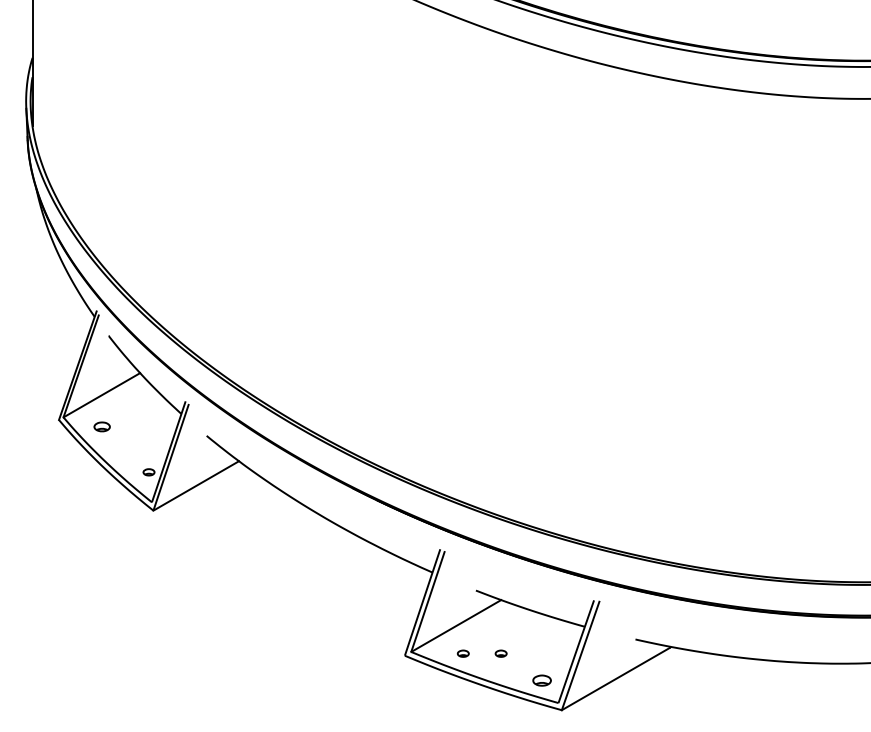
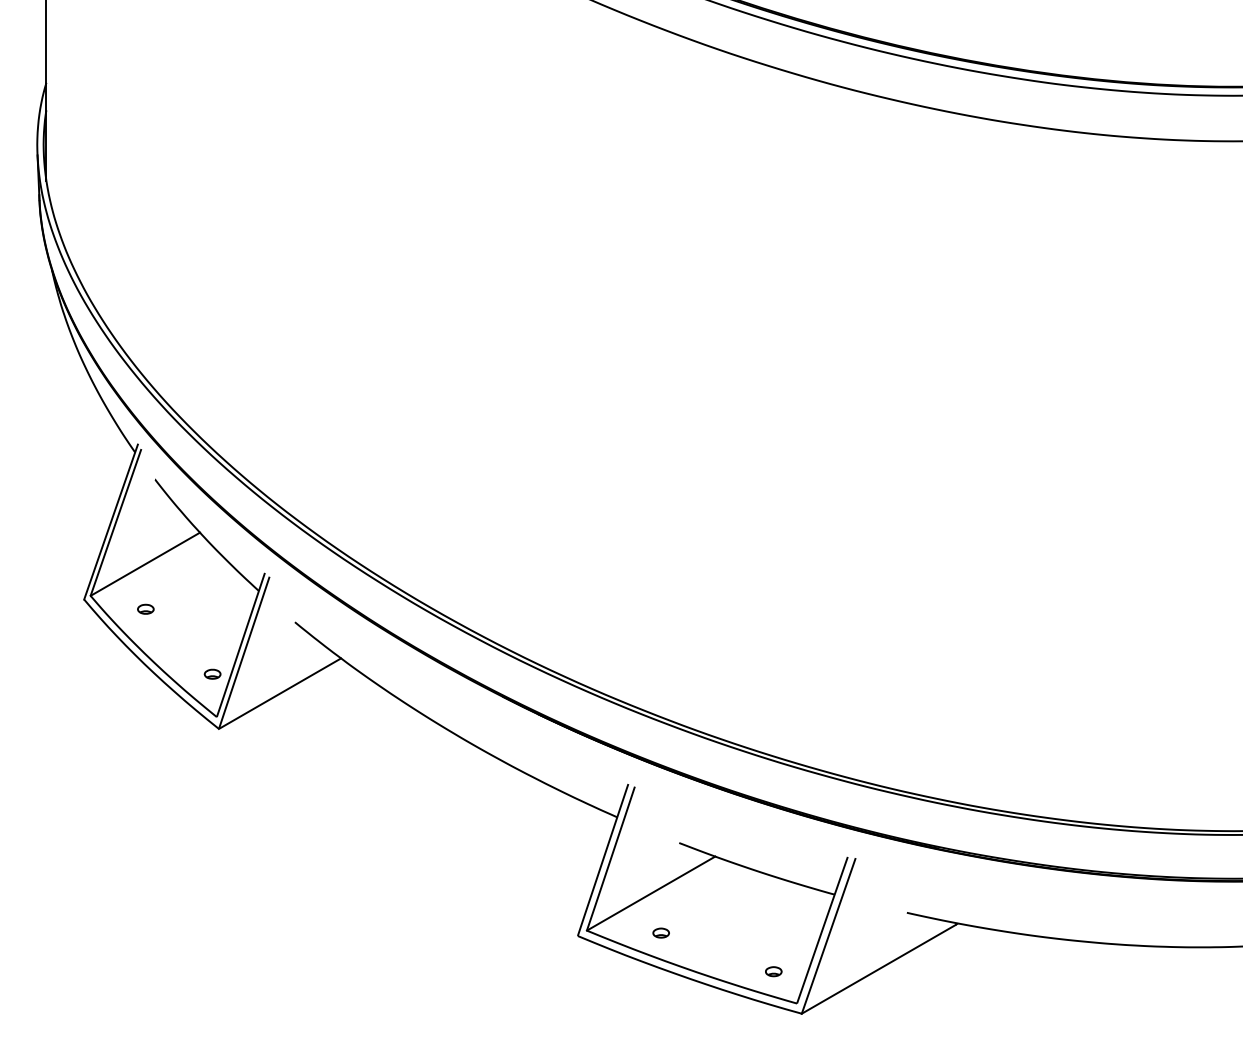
part: (101, 426) -> (145, 608), size x0.71
part: (500, 653) -> (714, 932), removed
part: (542, 680) -> (773, 971), size x0.62

